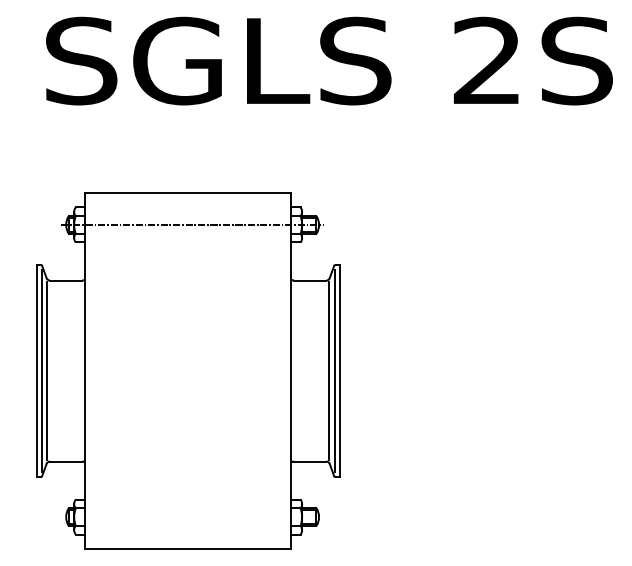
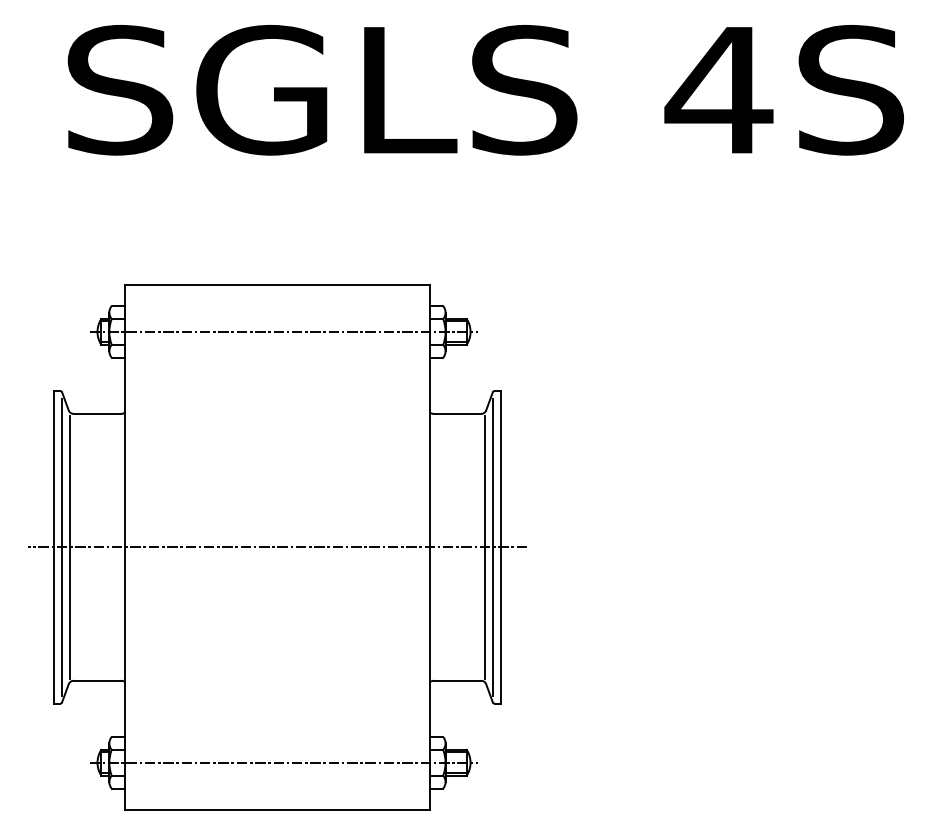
text: (487, 59) -> (718, 87), 2S -> 4S
line: (187, 371) -> (276, 548), added
line: (192, 517) -> (283, 763), added

